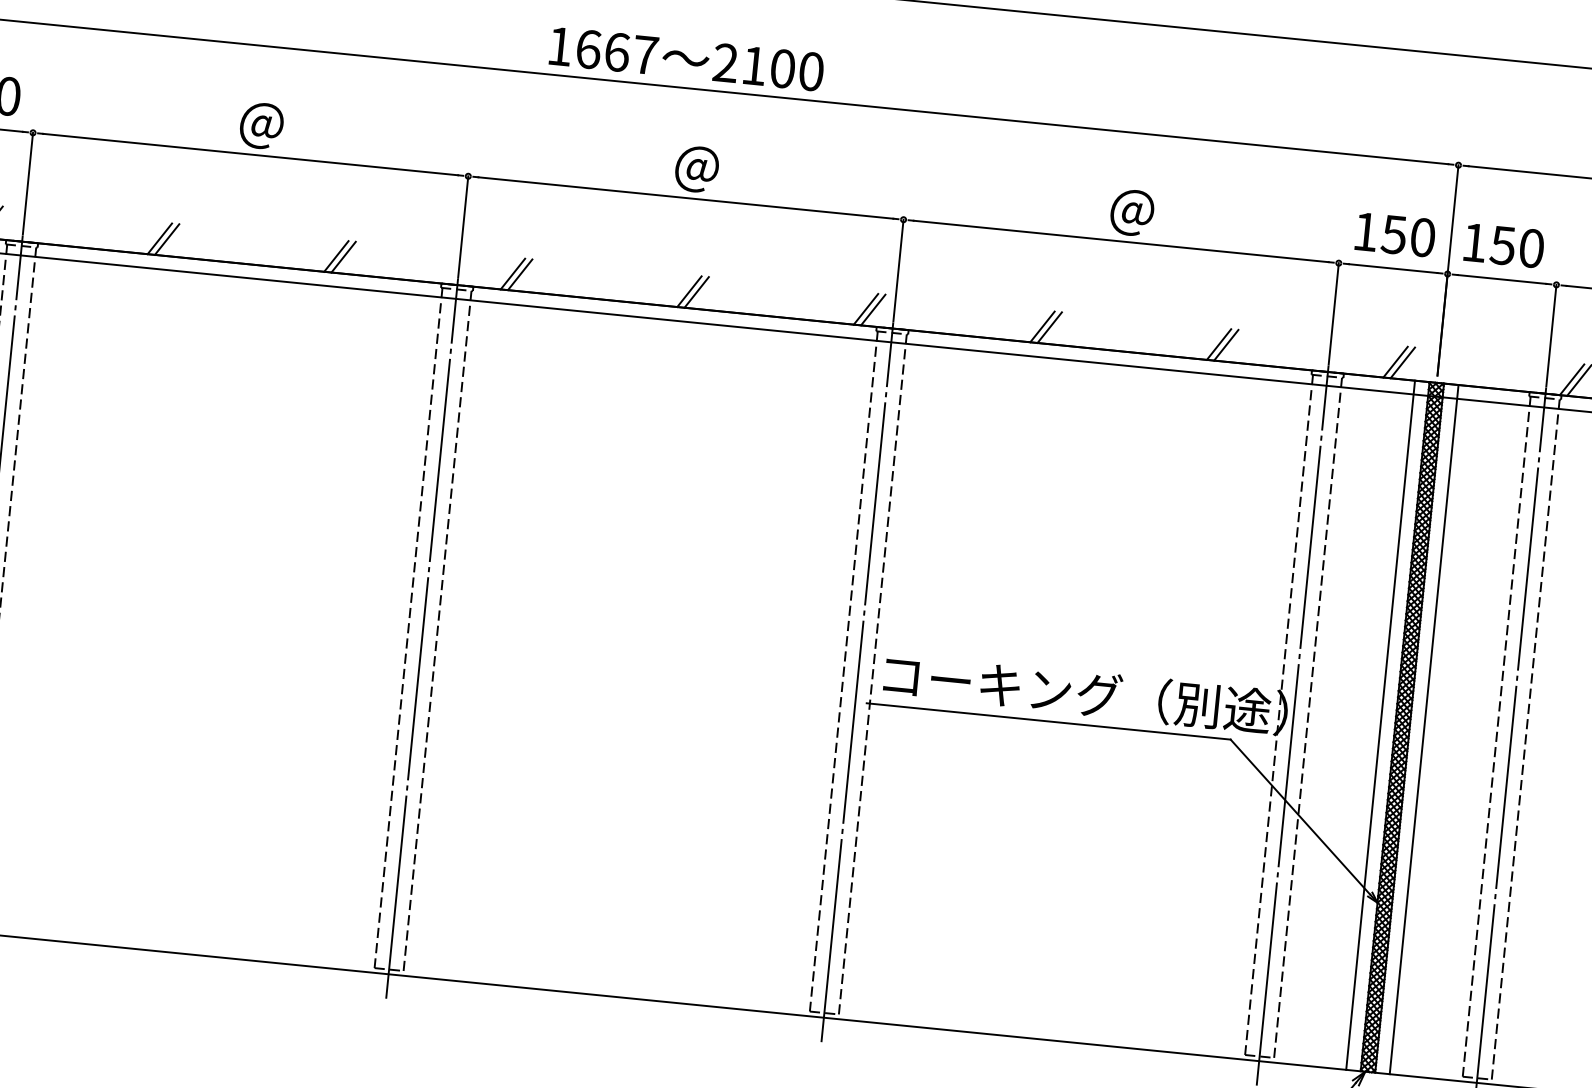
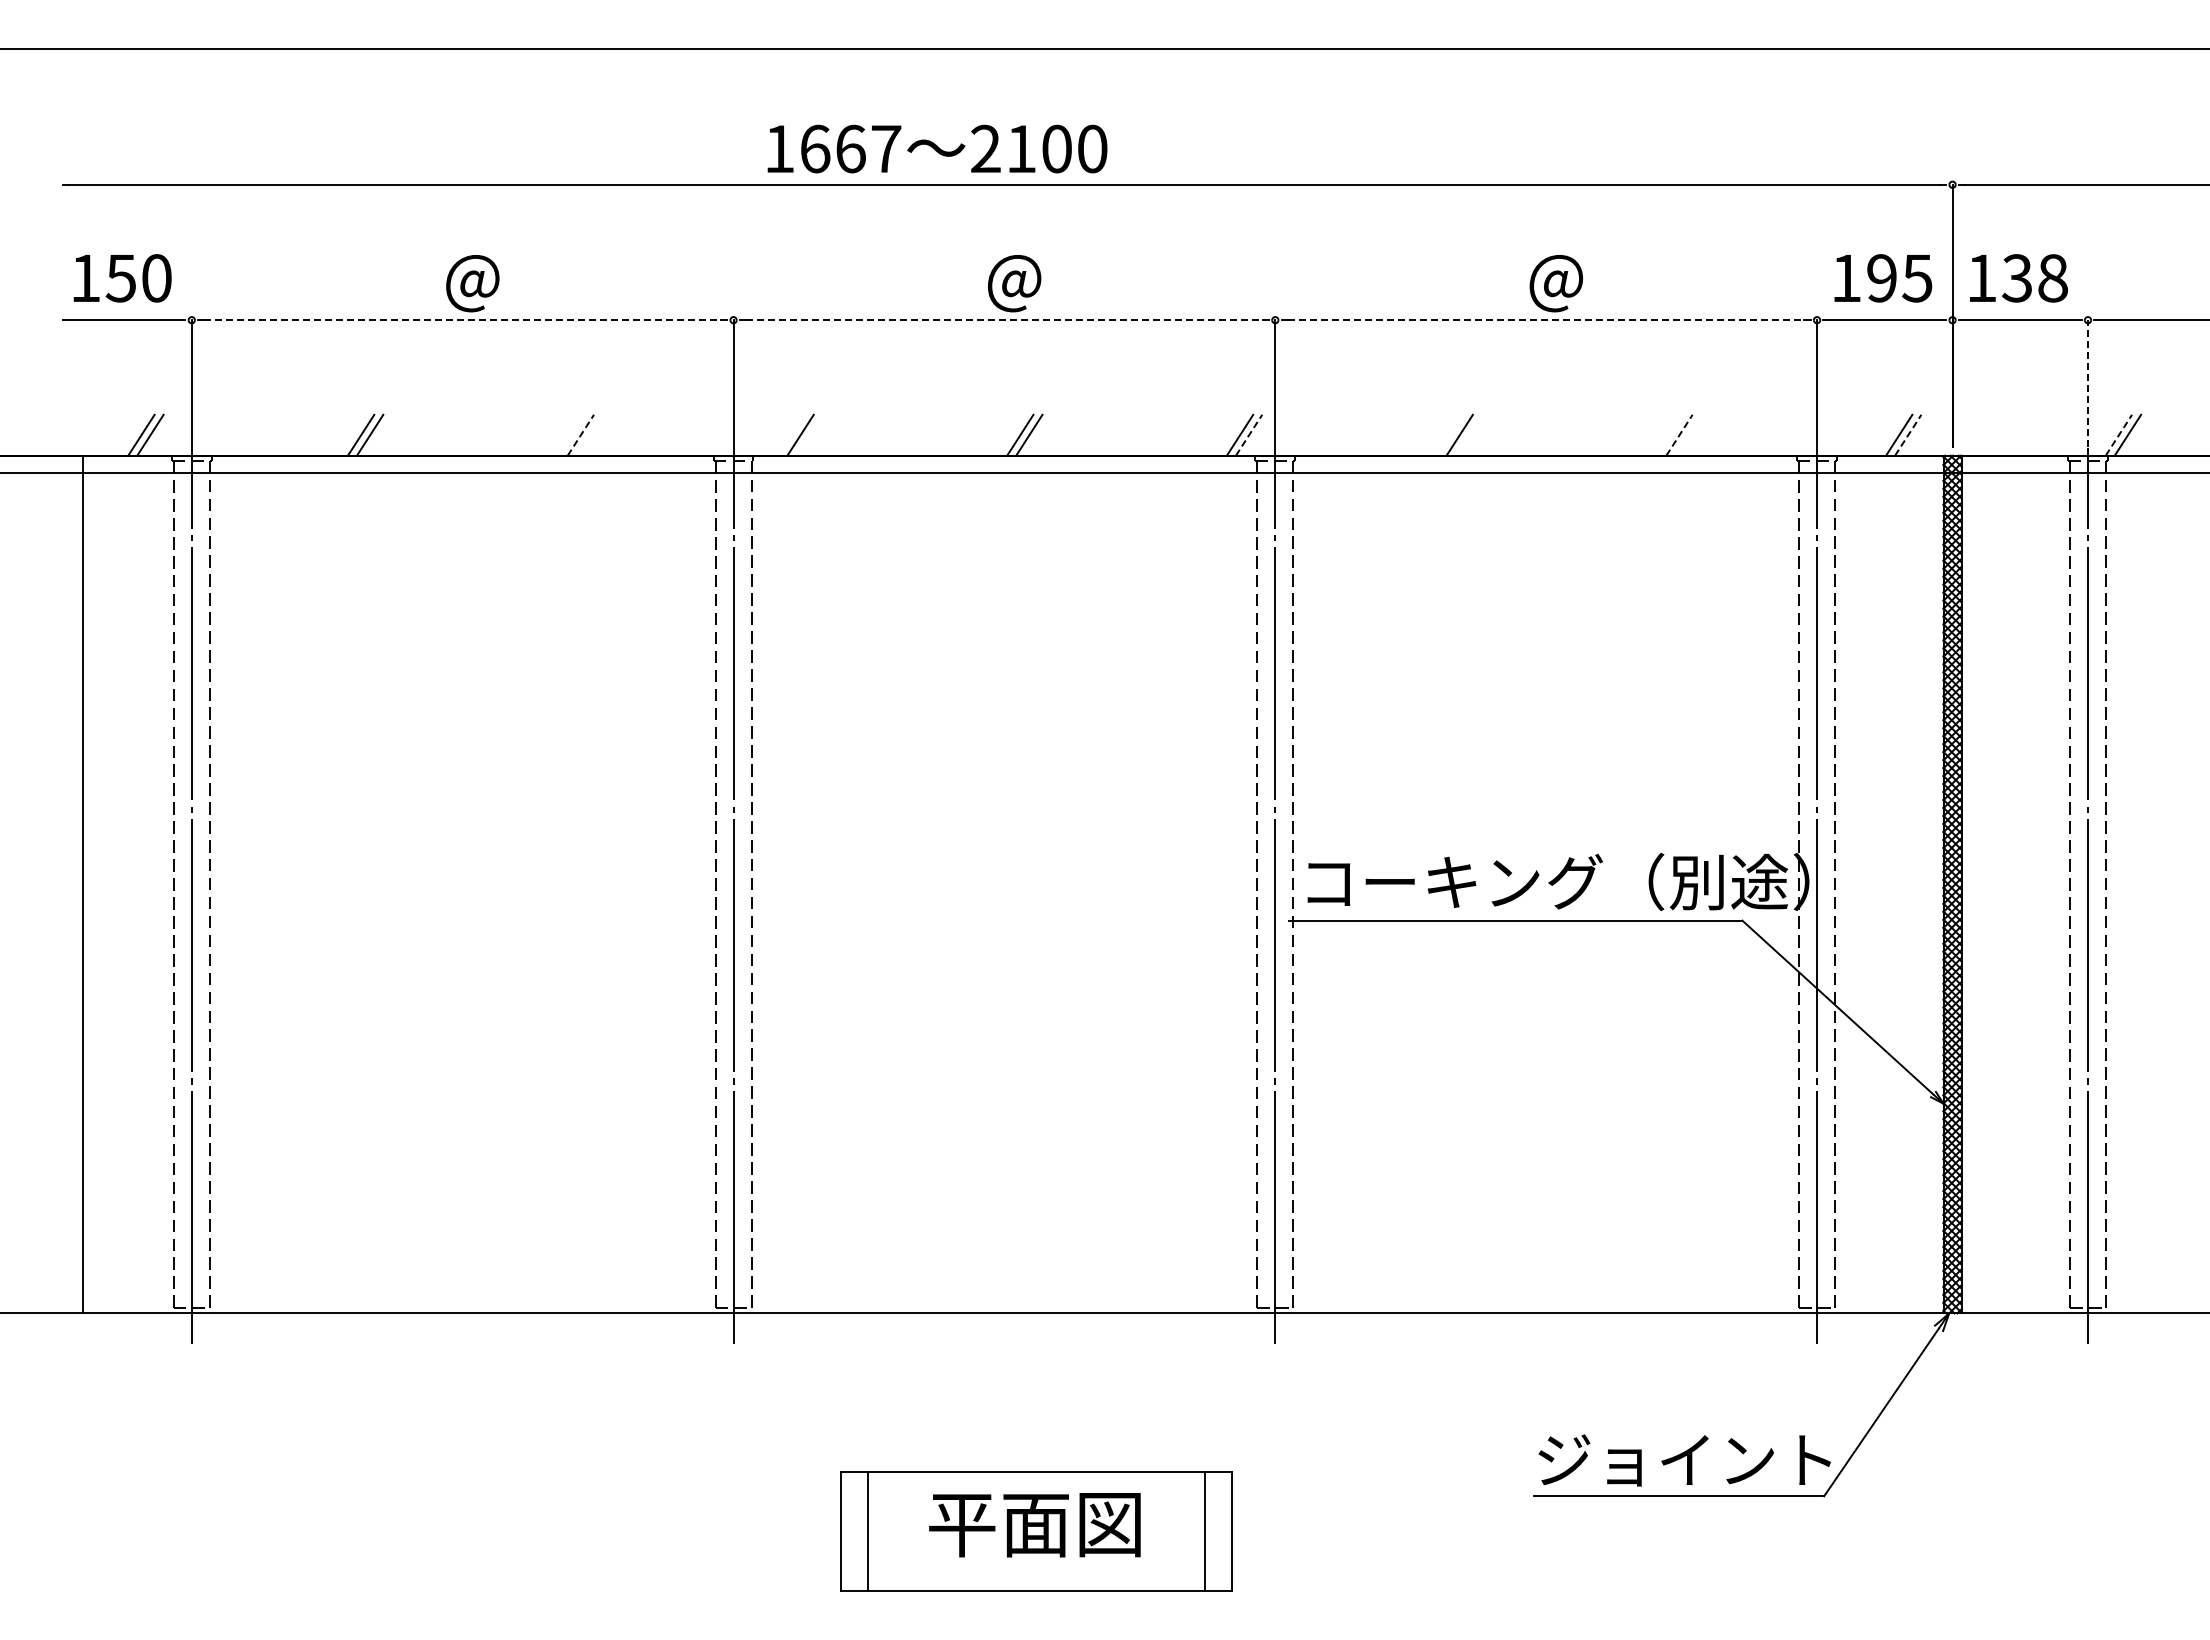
text: (686, 58) -> (937, 148), moved
line: (251, 154) -> (463, 320), solid -> dashed
line: (685, 198) -> (1004, 320), solid -> dashed
text: (1408, 236) -> (1899, 278), 150 -> 195
line: (1121, 241) -> (1546, 320), solid -> dashed
text: (1516, 247) -> (2034, 278), 150 -> 138
line: (336, 255) -> (581, 434), solid -> dashed
line: (343, 256) -> (589, 434), removed
line: (520, 274) -> (809, 434), removed
line: (873, 309) -> (1249, 434), solid -> dashed
line: (1049, 327) -> (1468, 434), removed
line: (1551, 334) -> (2087, 382), solid -> dashed
line: (1219, 343) -> (1679, 434), solid -> dashed
line: (1226, 344) -> (1688, 434), removed
line: (1403, 362) -> (1908, 434), solid -> dashed
line: (1572, 379) -> (2119, 434), solid -> dashed
line: (1380, 725) -> (1925, 884), removed
line: (1424, 729) -> (1979, 884), removed

